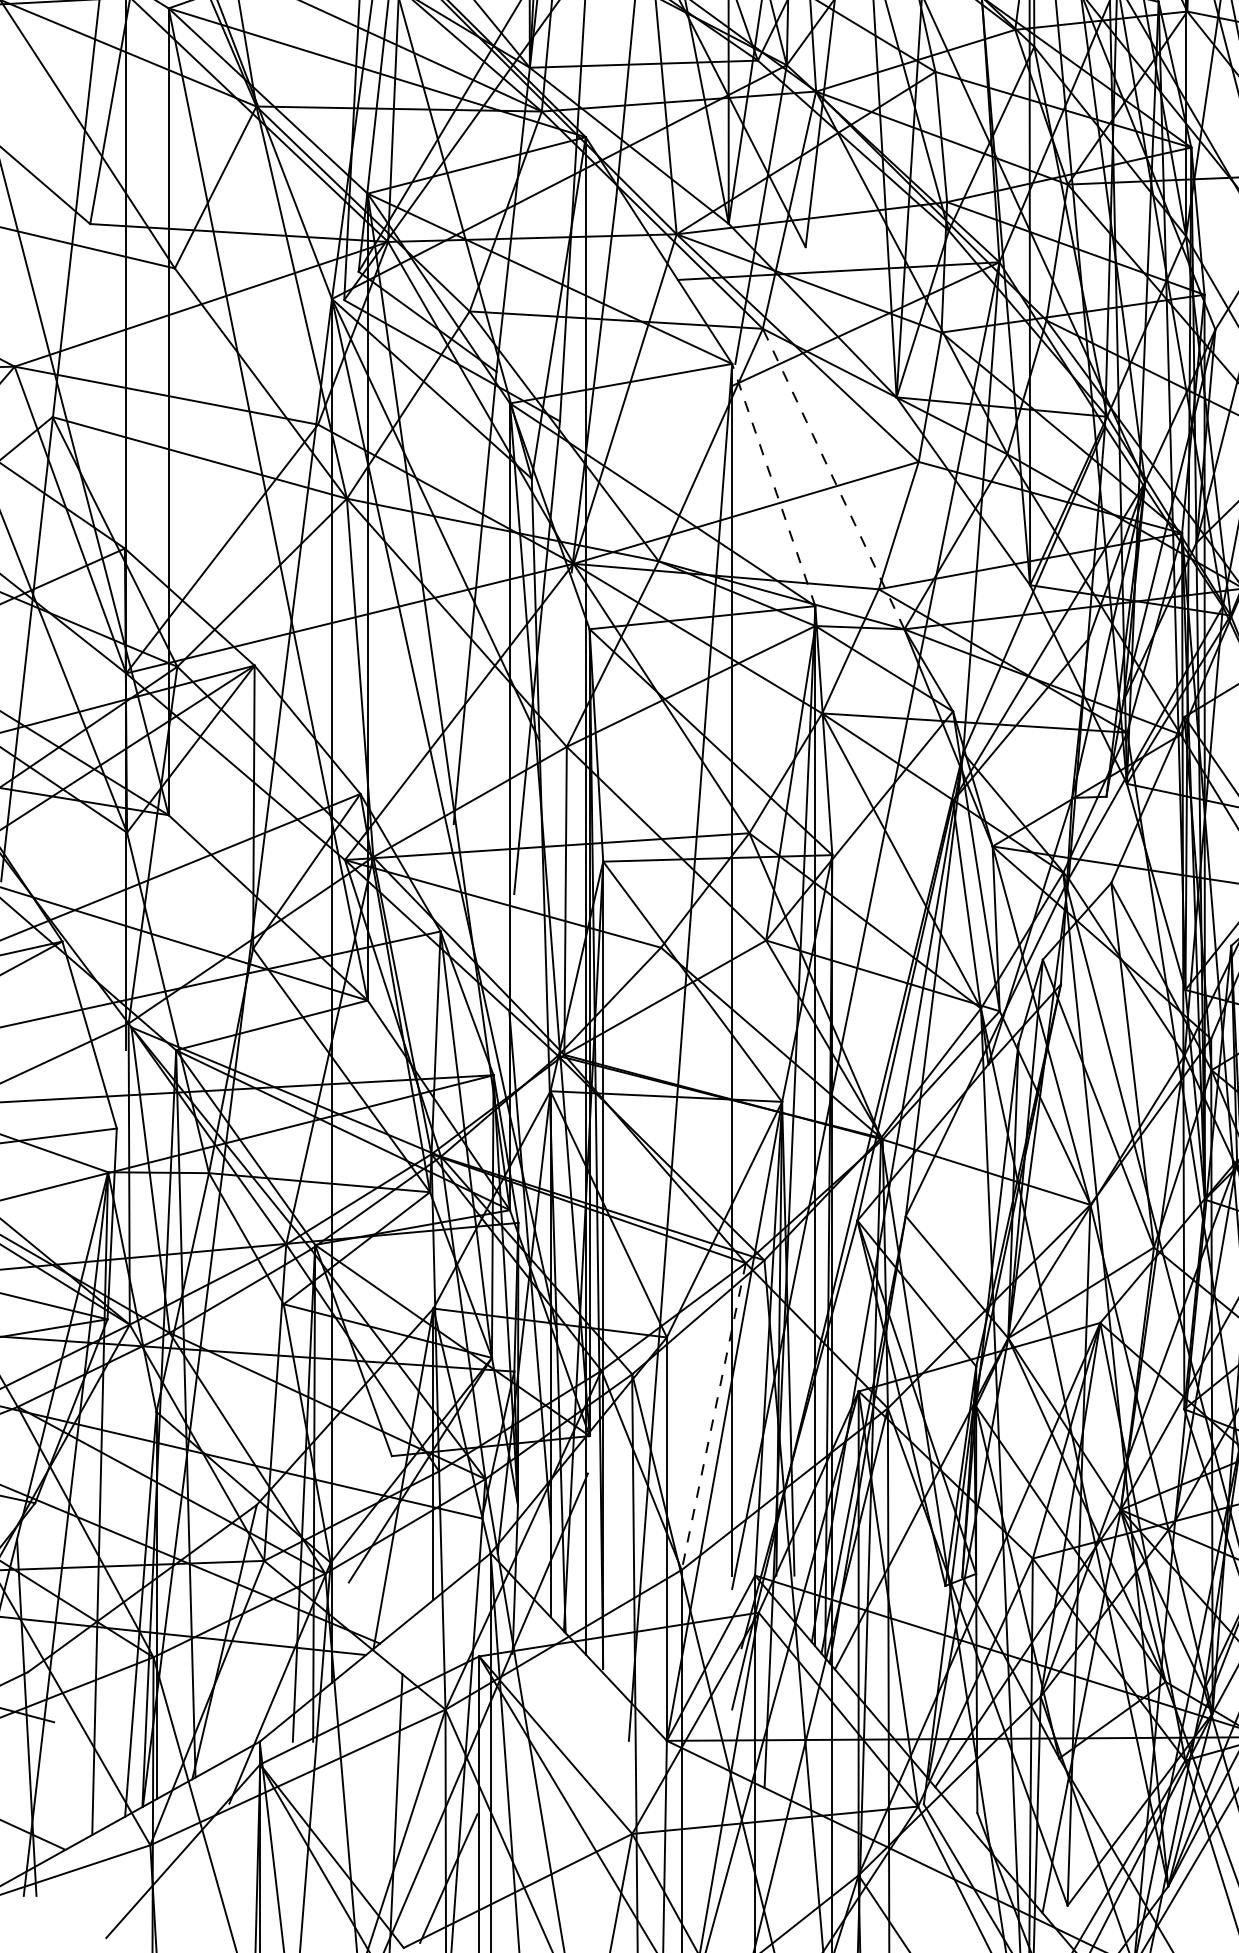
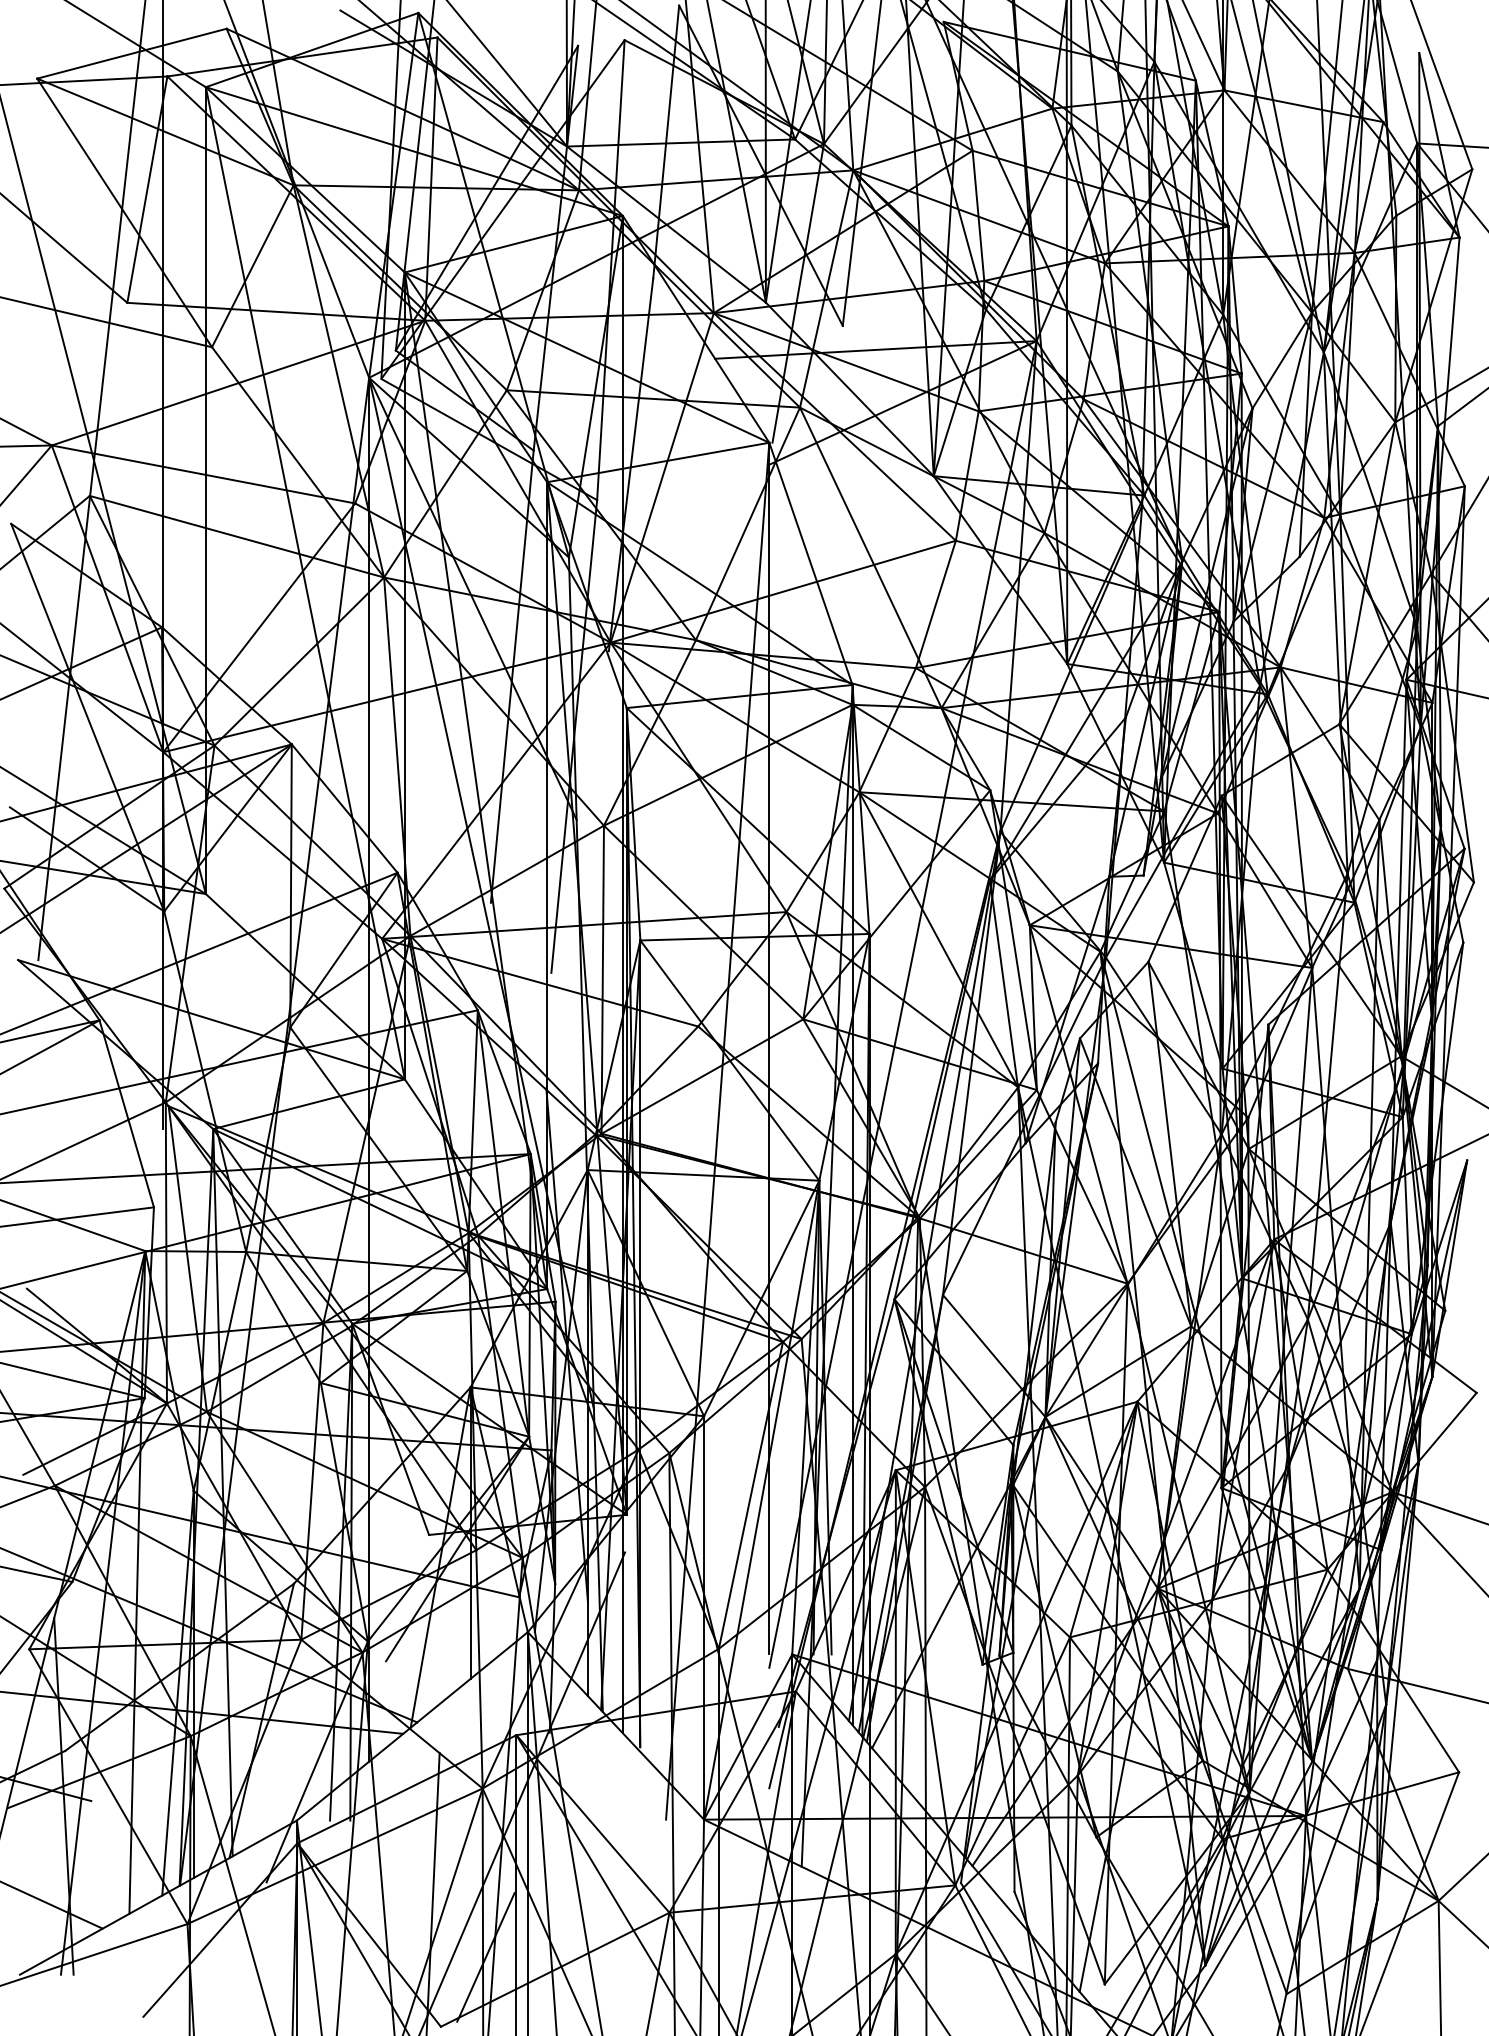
line: (833, 478) -> (870, 557), dashed -> solid
line: (773, 484) -> (810, 563), dashed -> solid
line: (713, 1416) -> (750, 1495), dashed -> solid

